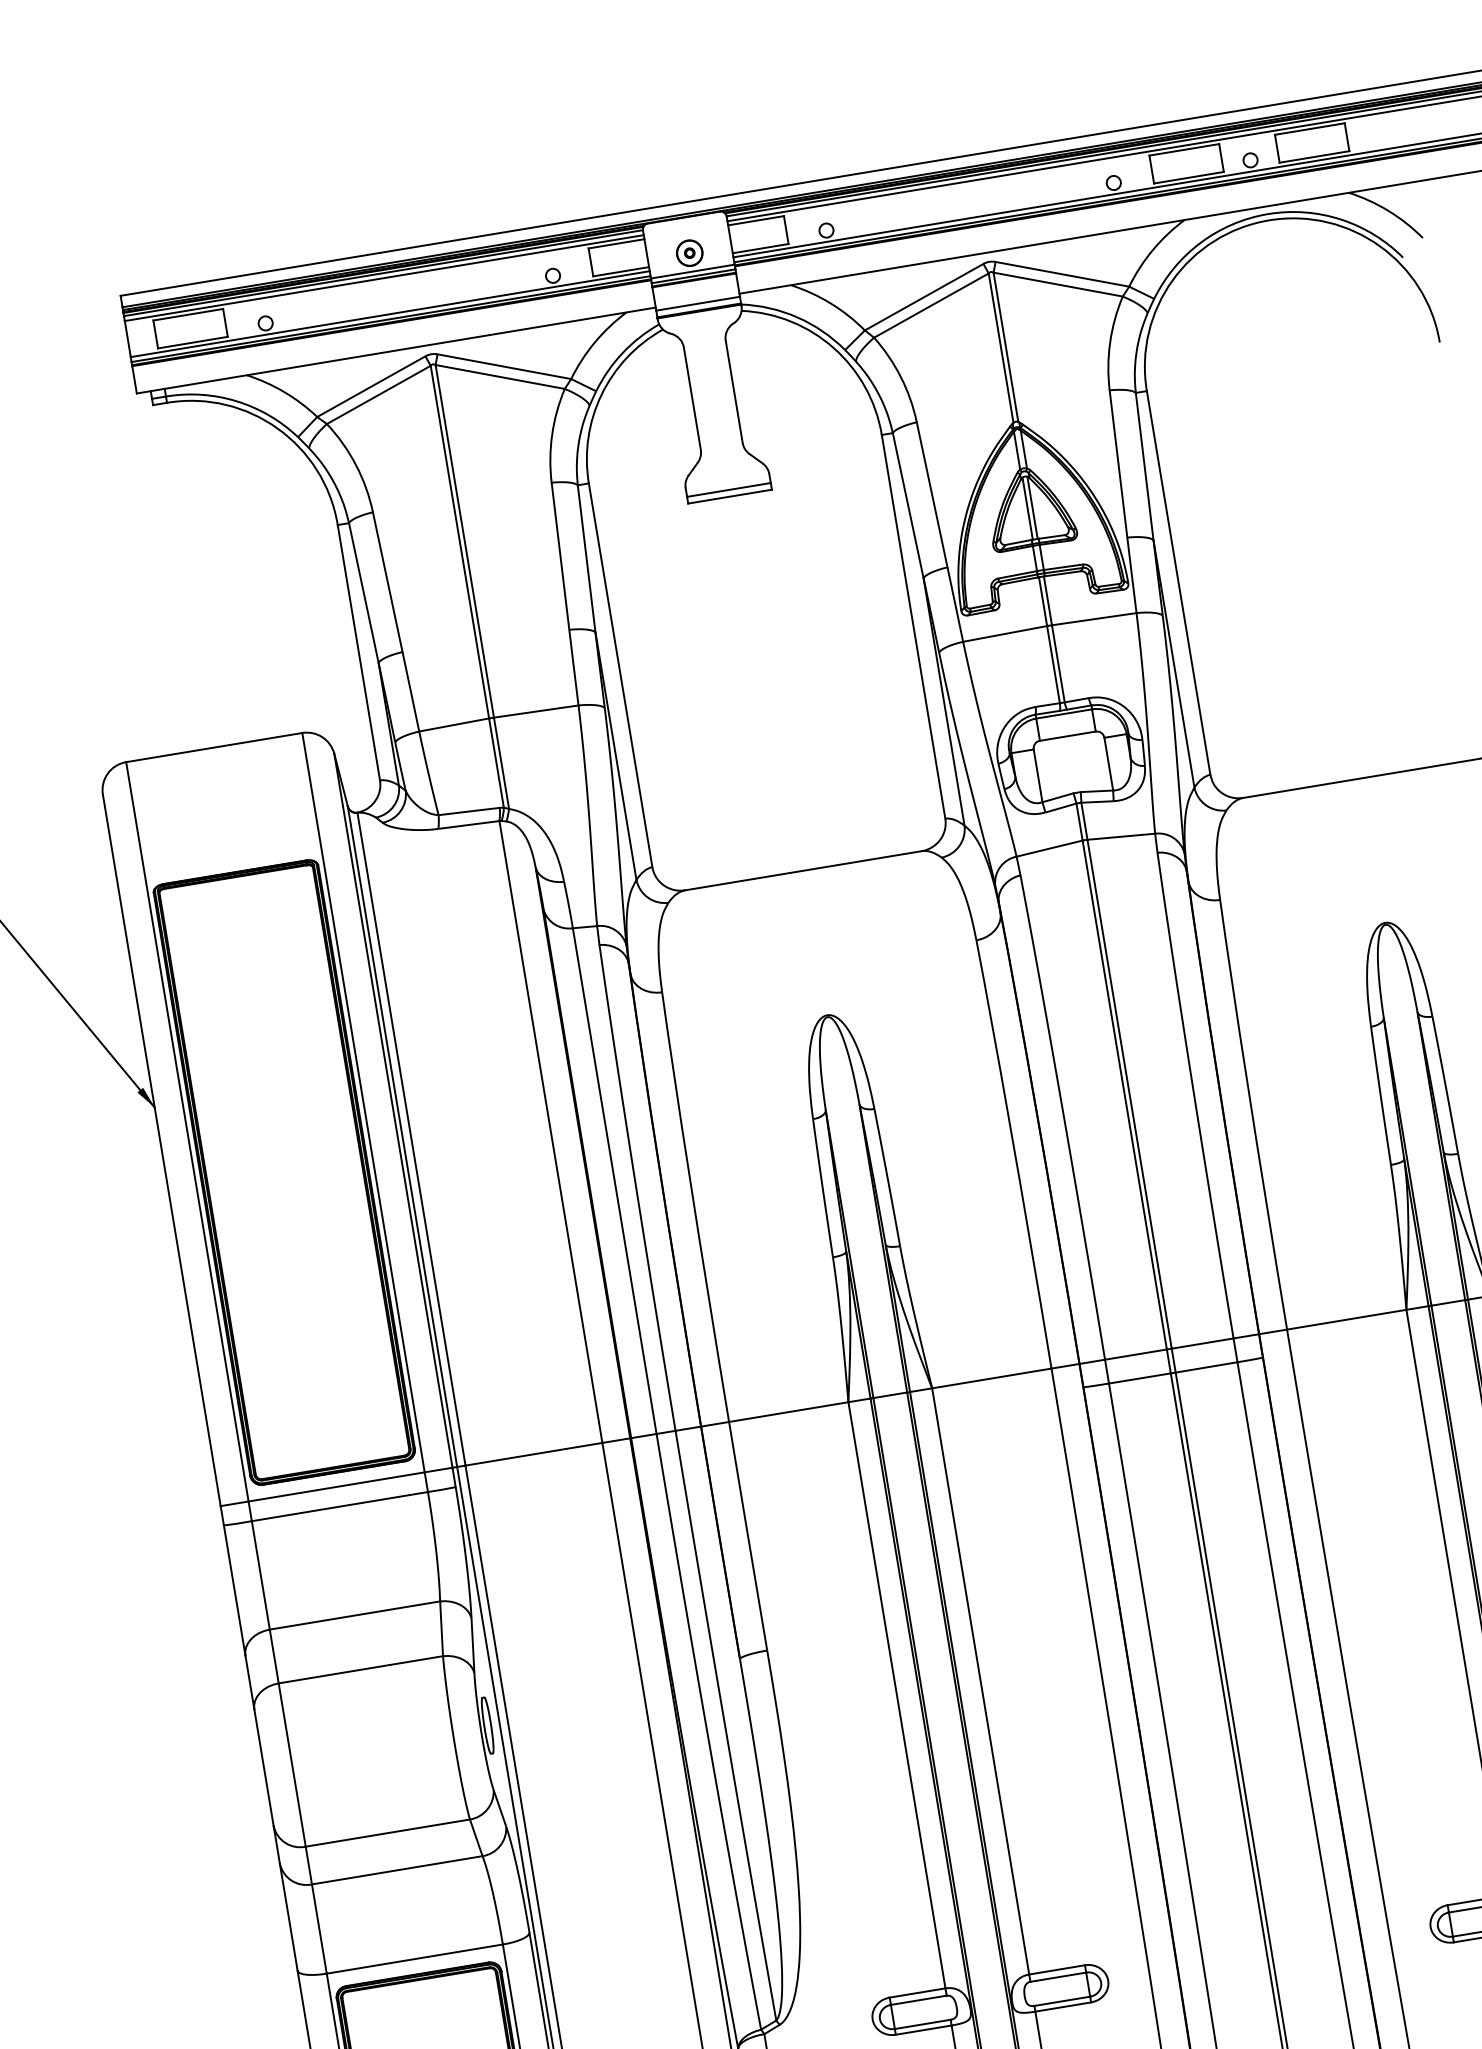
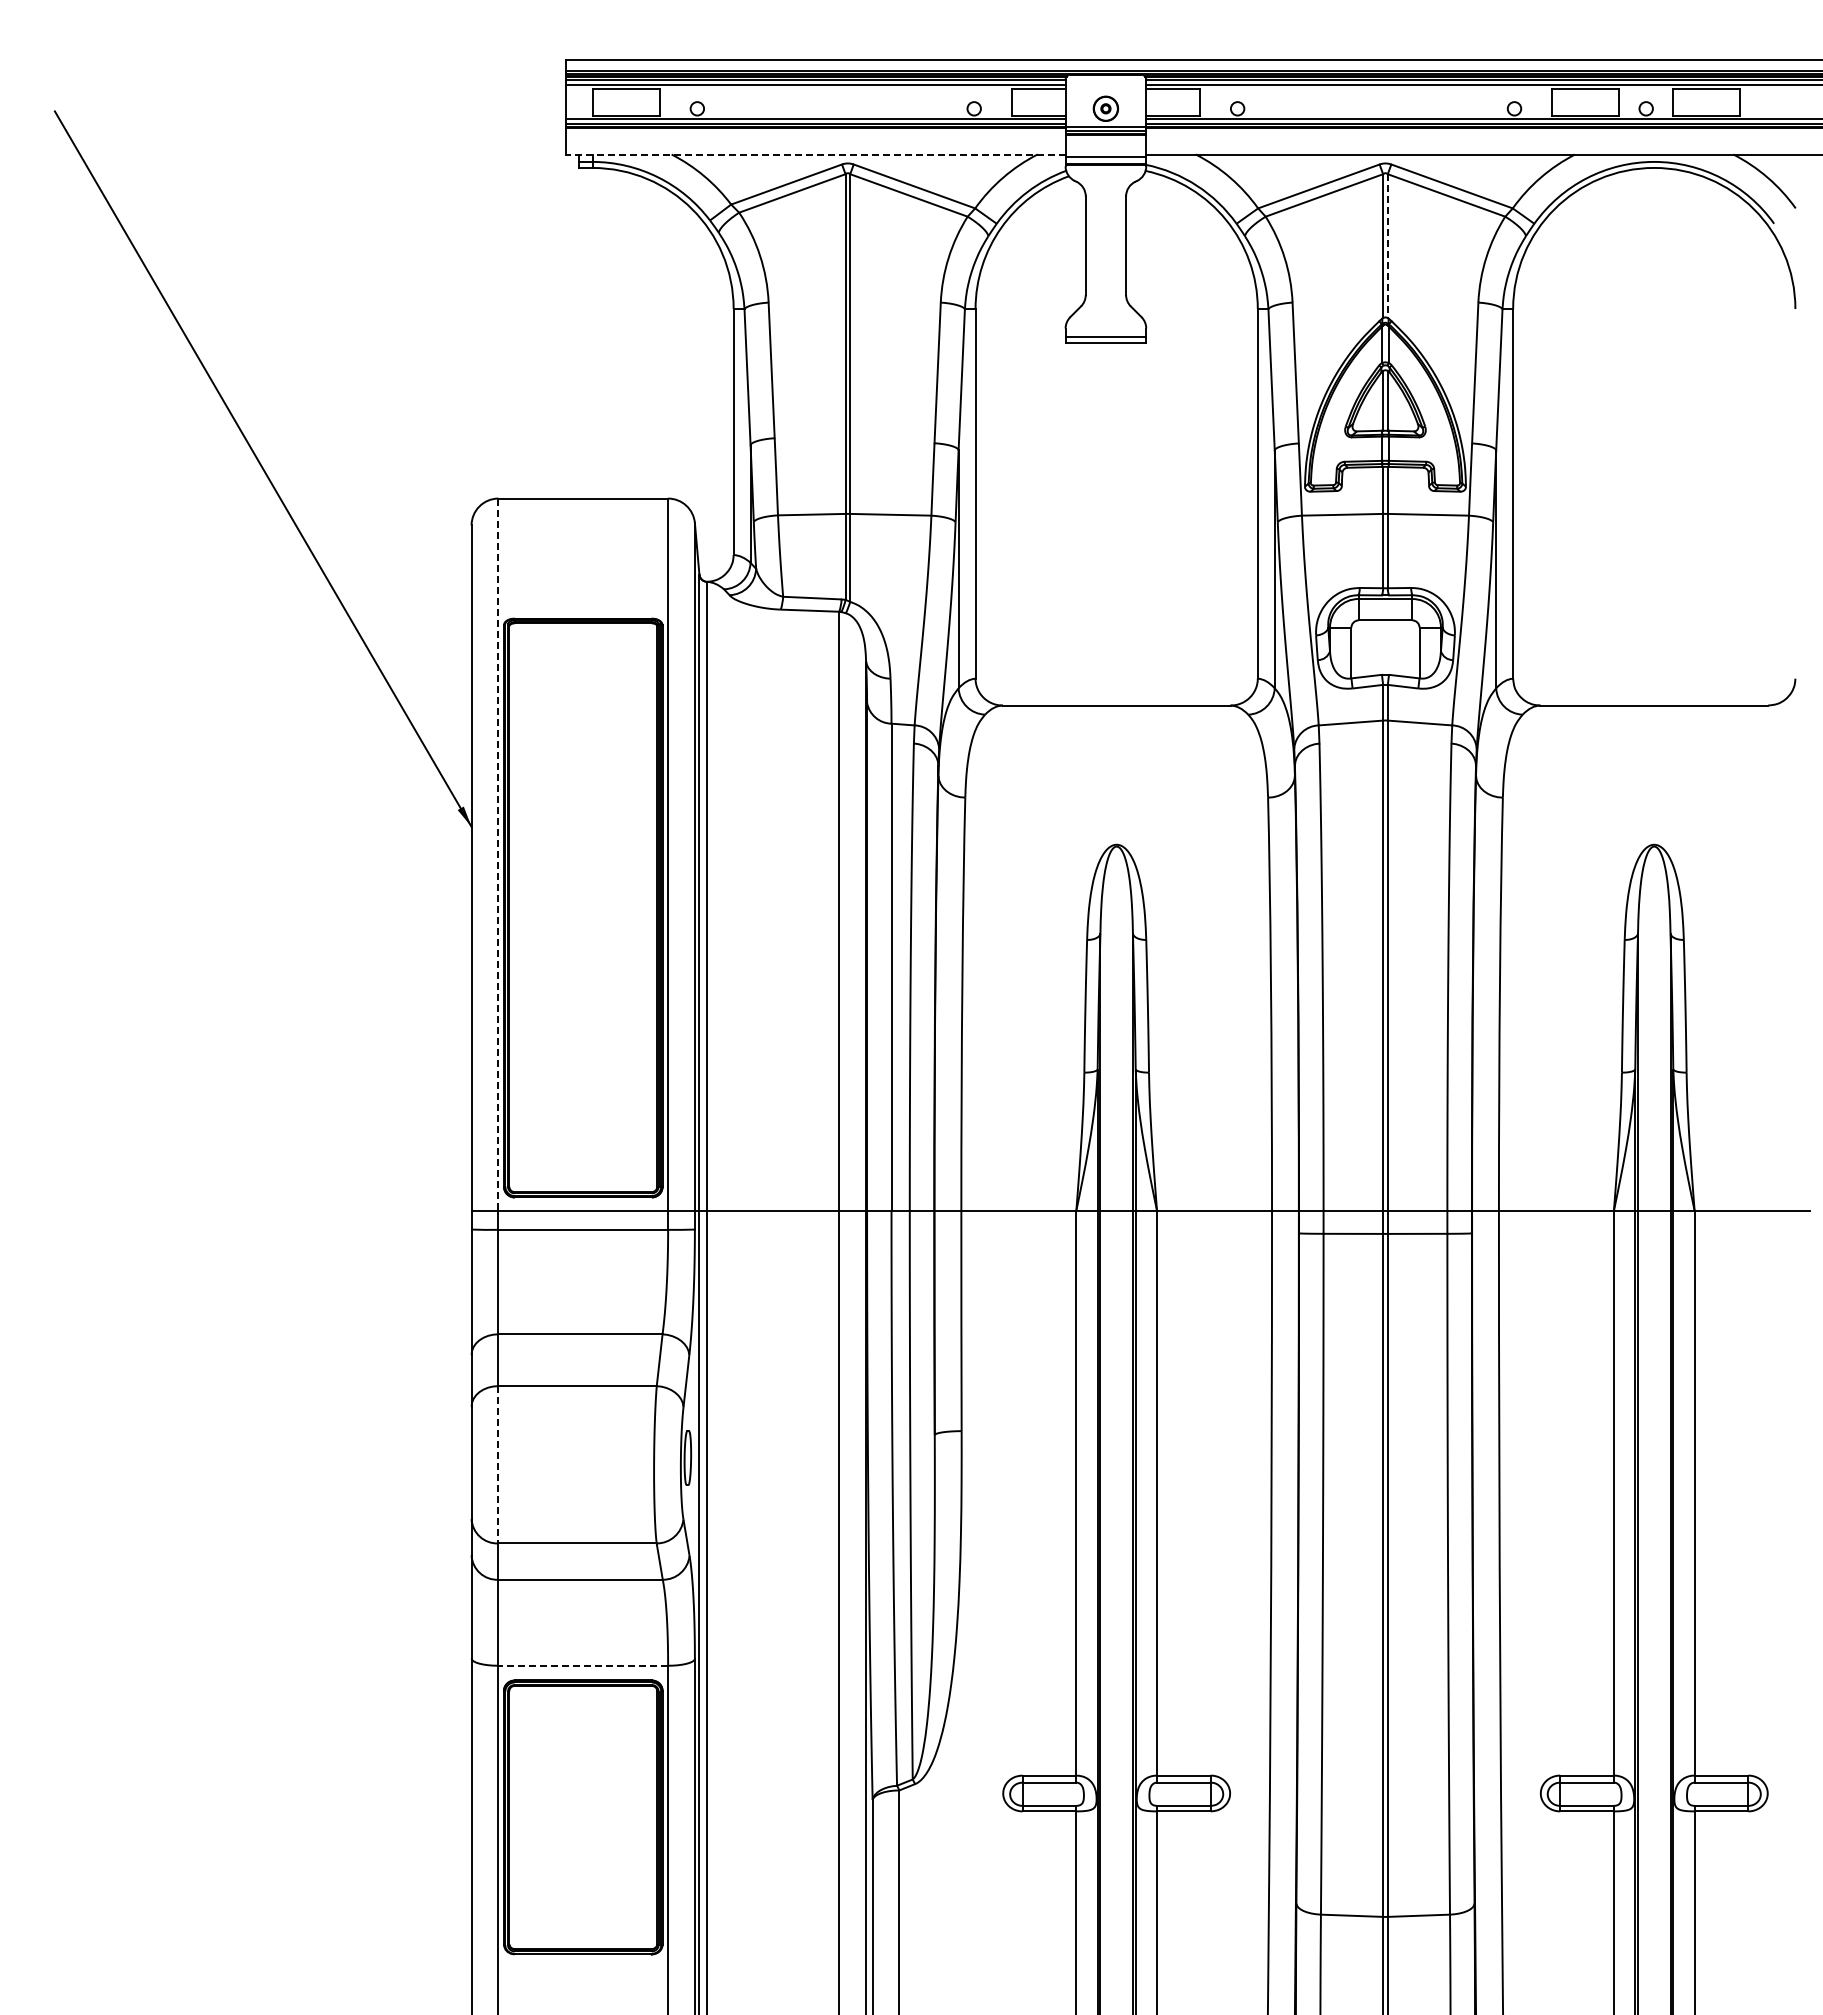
line: (1005, 347) -> (1387, 246), solid -> dashed
line: (396, 350) -> (815, 154), solid -> dashed
line: (187, 1132) -> (498, 855), solid -> dashed
line: (292, 1764) -> (498, 1464), solid -> dashed
line: (414, 1958) -> (583, 1665), solid -> dashed

